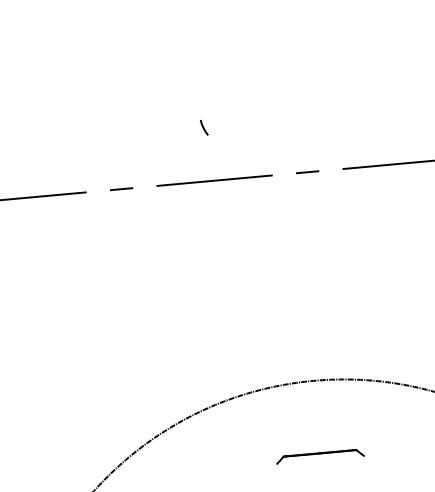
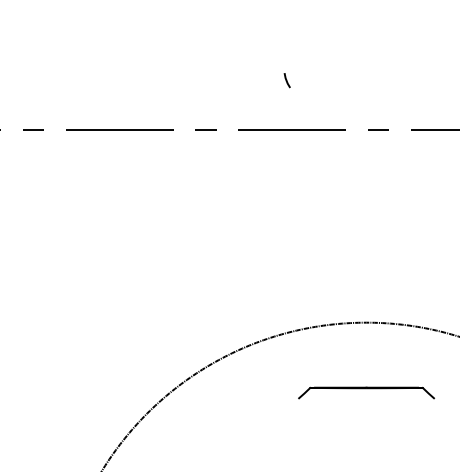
part: (320, 456) -> (366, 392), size x1.67

